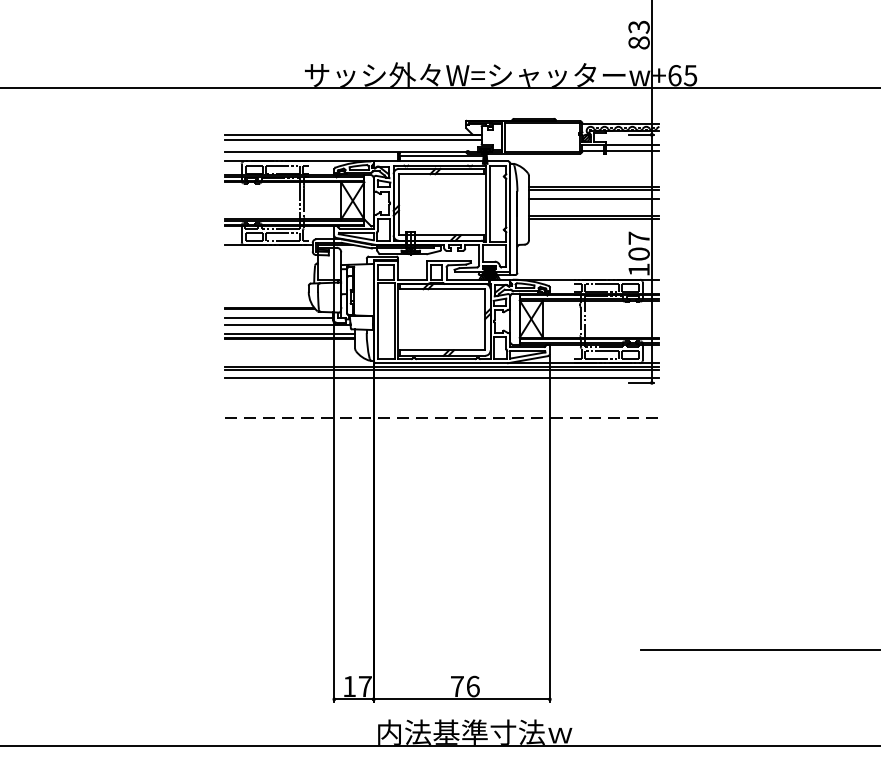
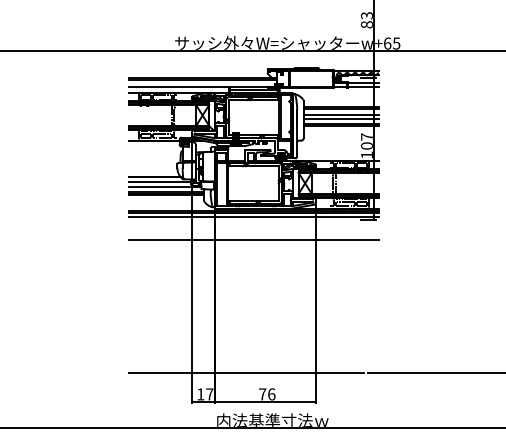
line: (592, 207) -> (340, 119), added
line: (441, 416) -> (253, 239), dashed -> solid
line: (429, 650) -> (246, 373), added

